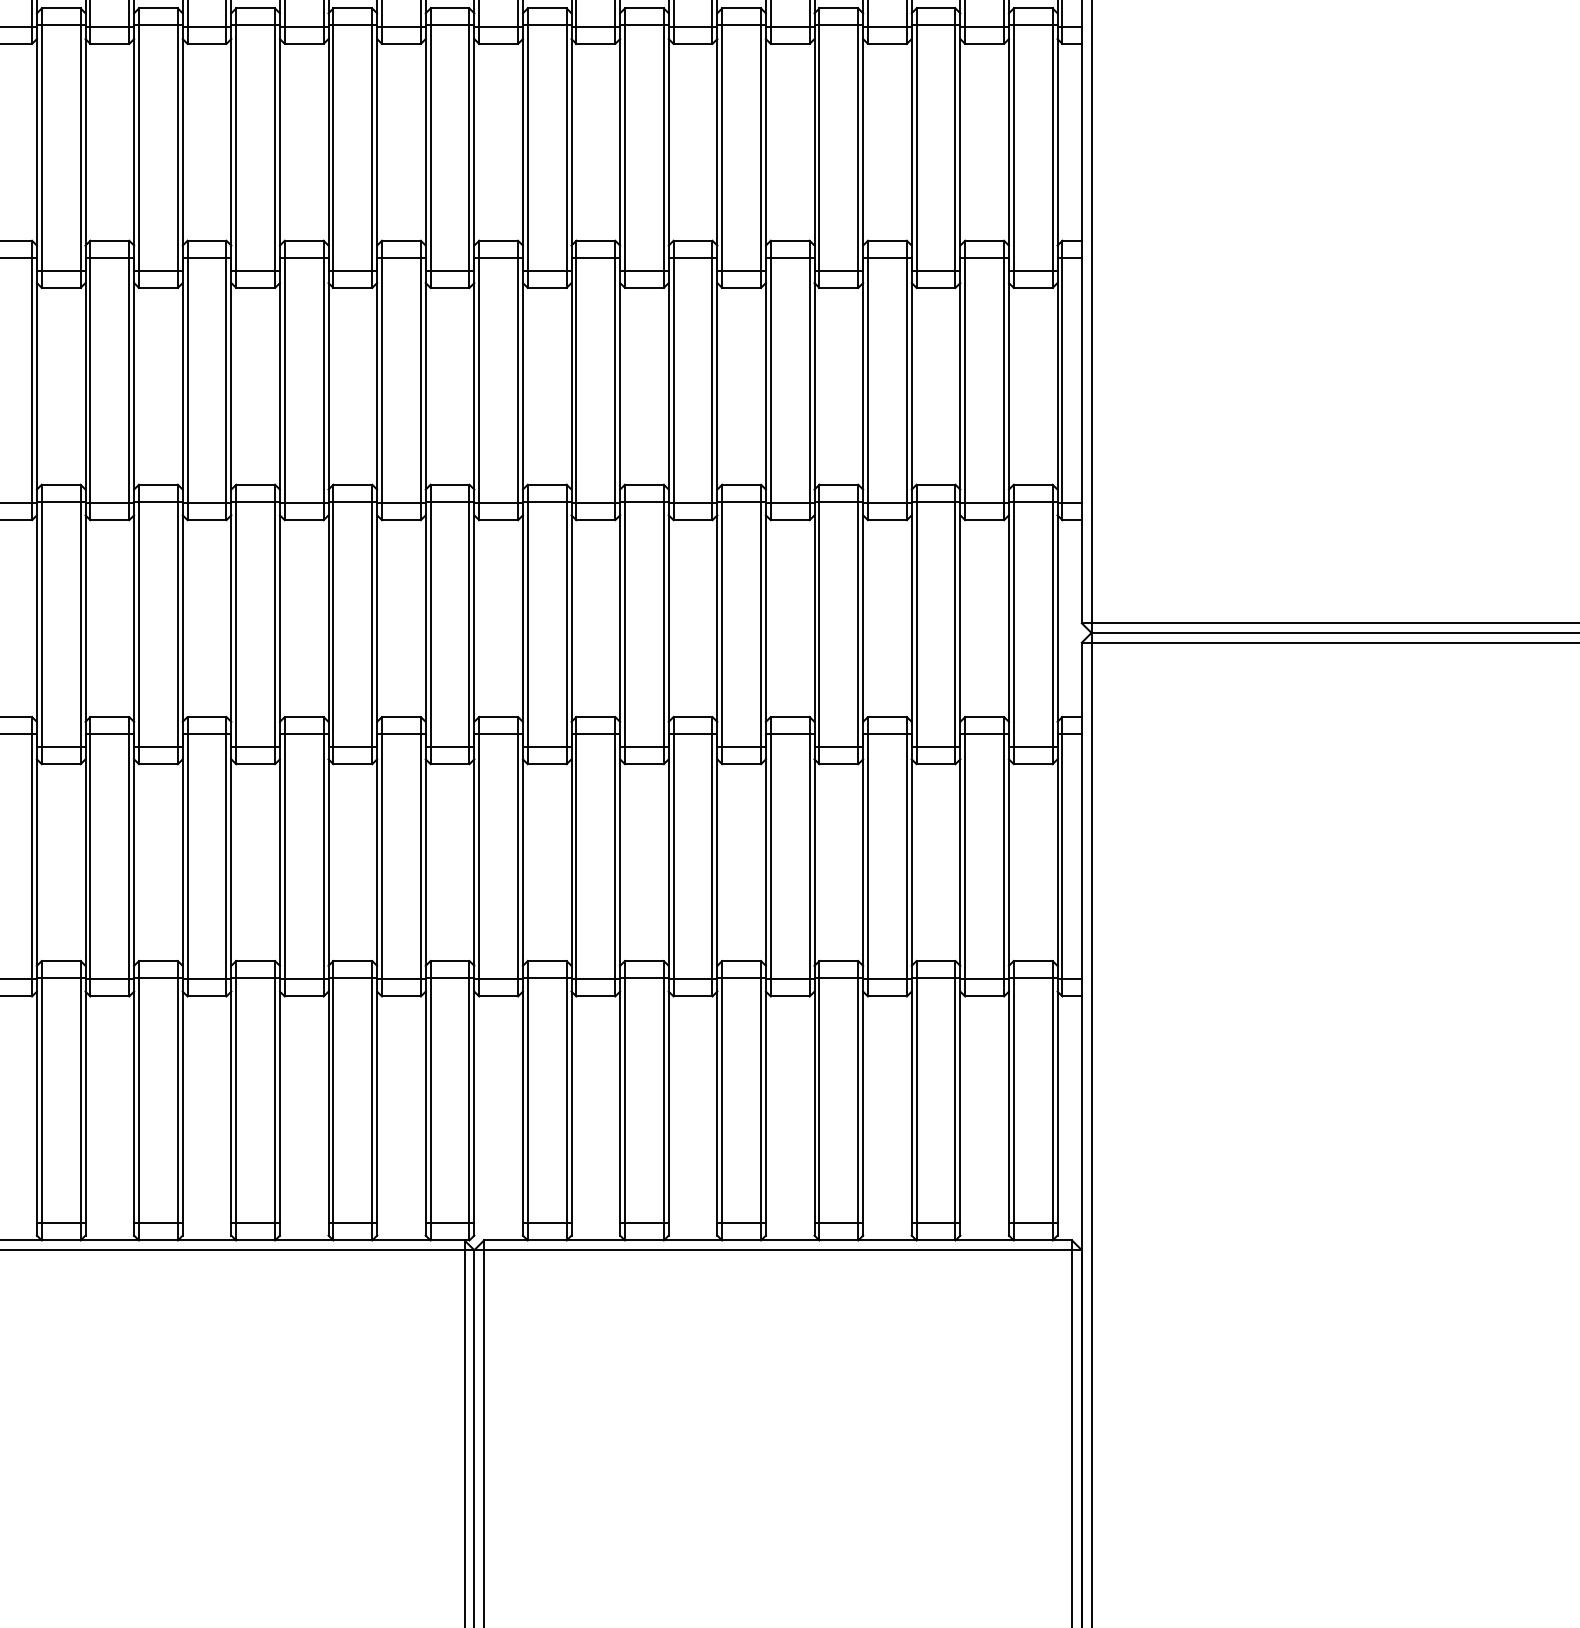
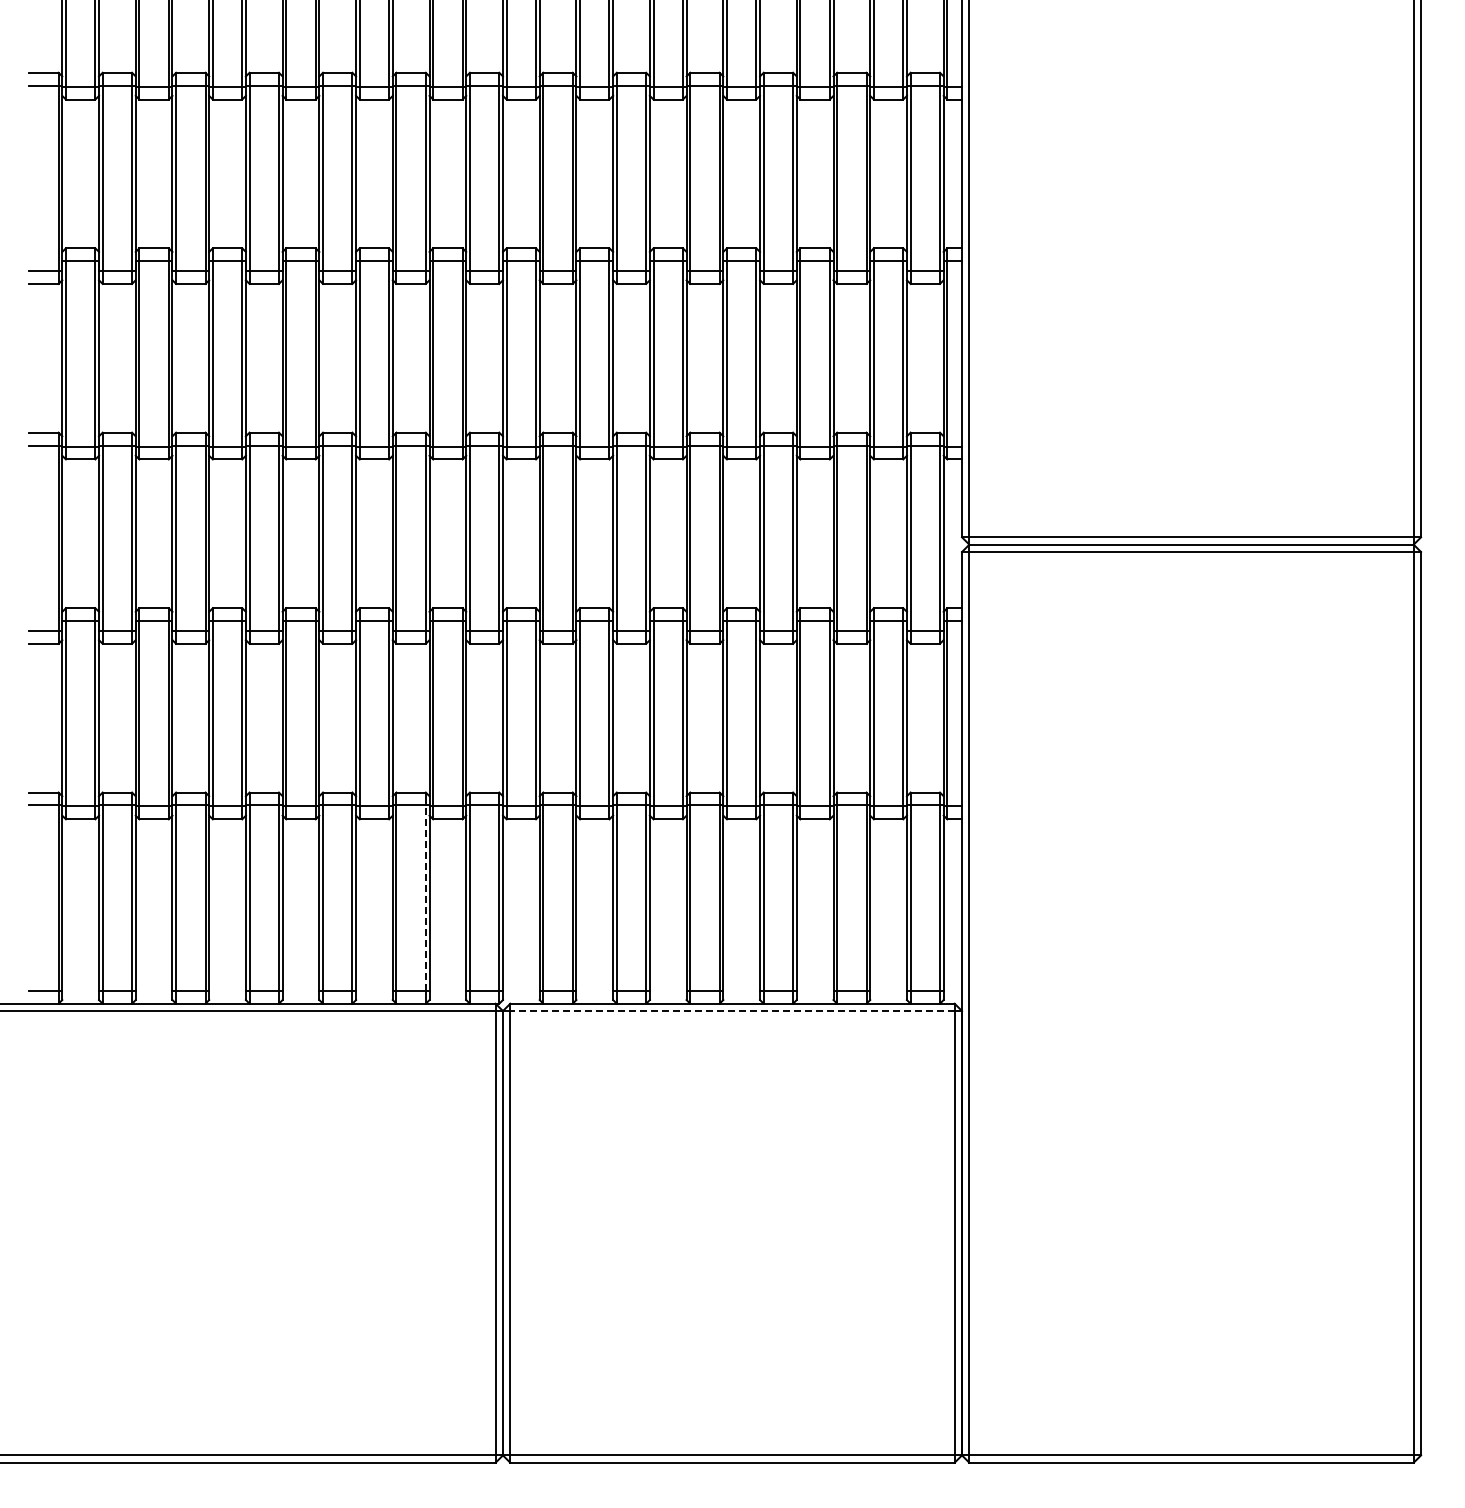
line: (371, 1101) -> (425, 898), solid -> dashed
line: (778, 1250) -> (732, 1011), solid -> dashed

